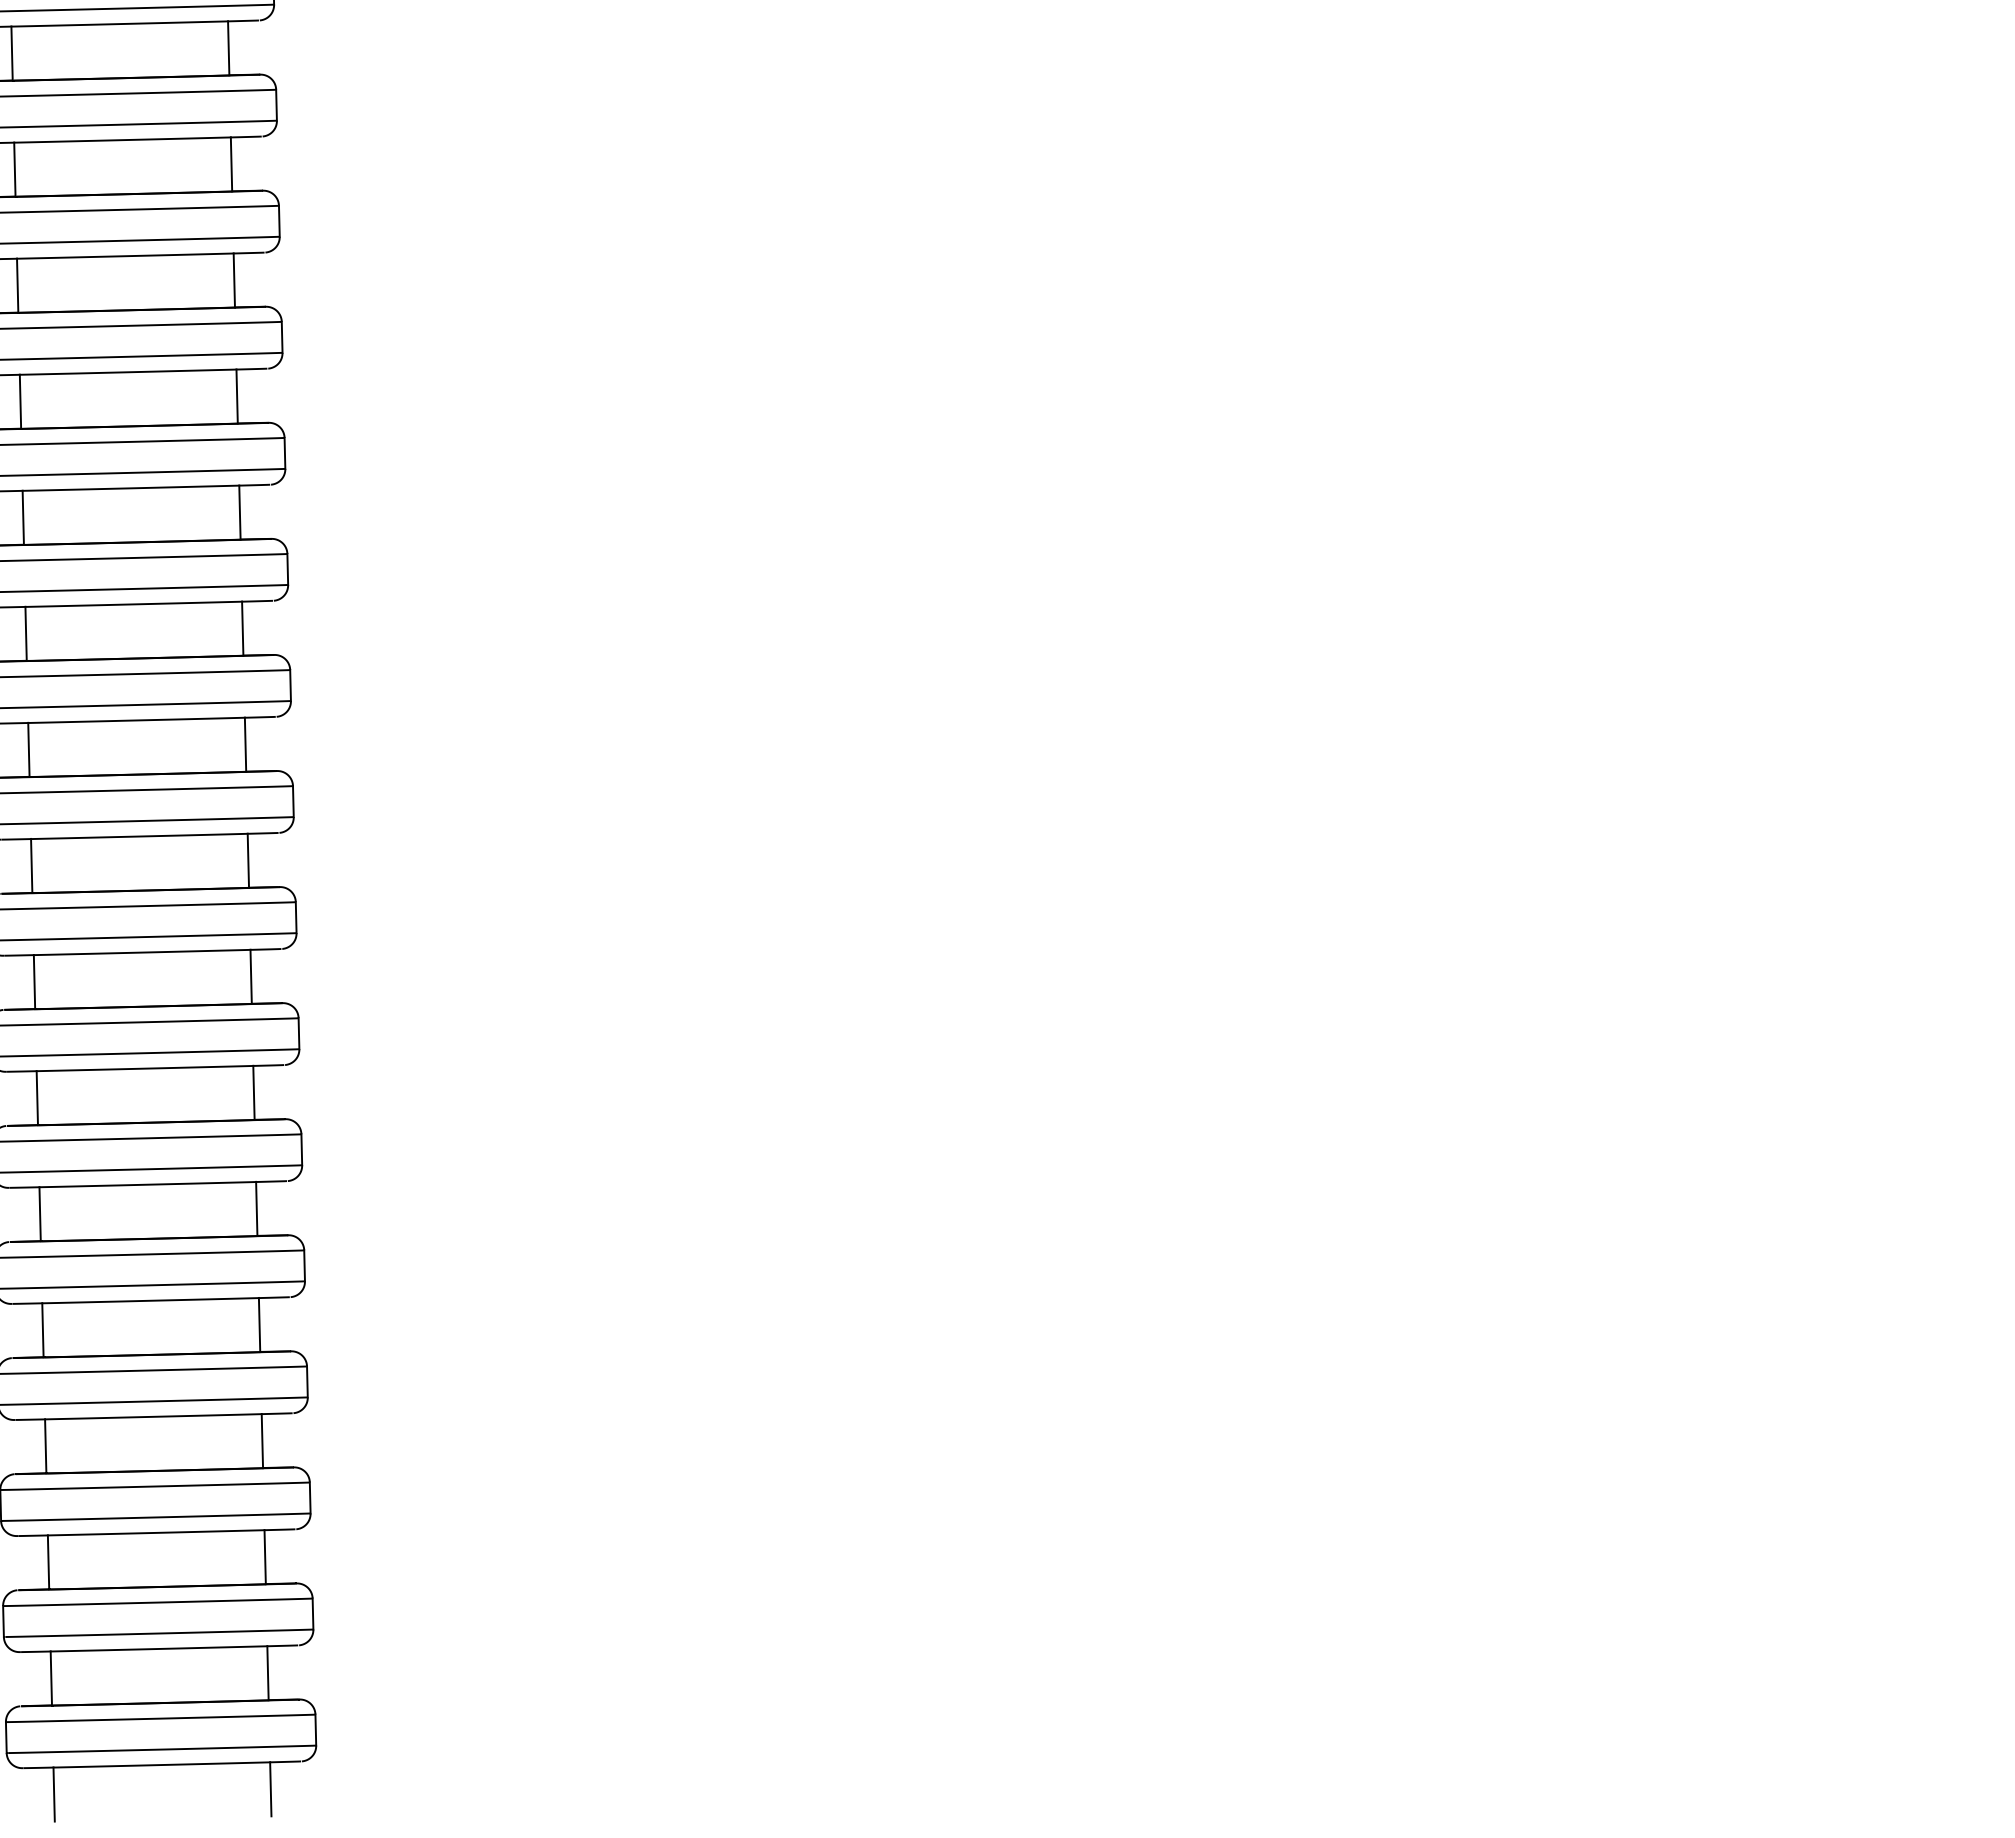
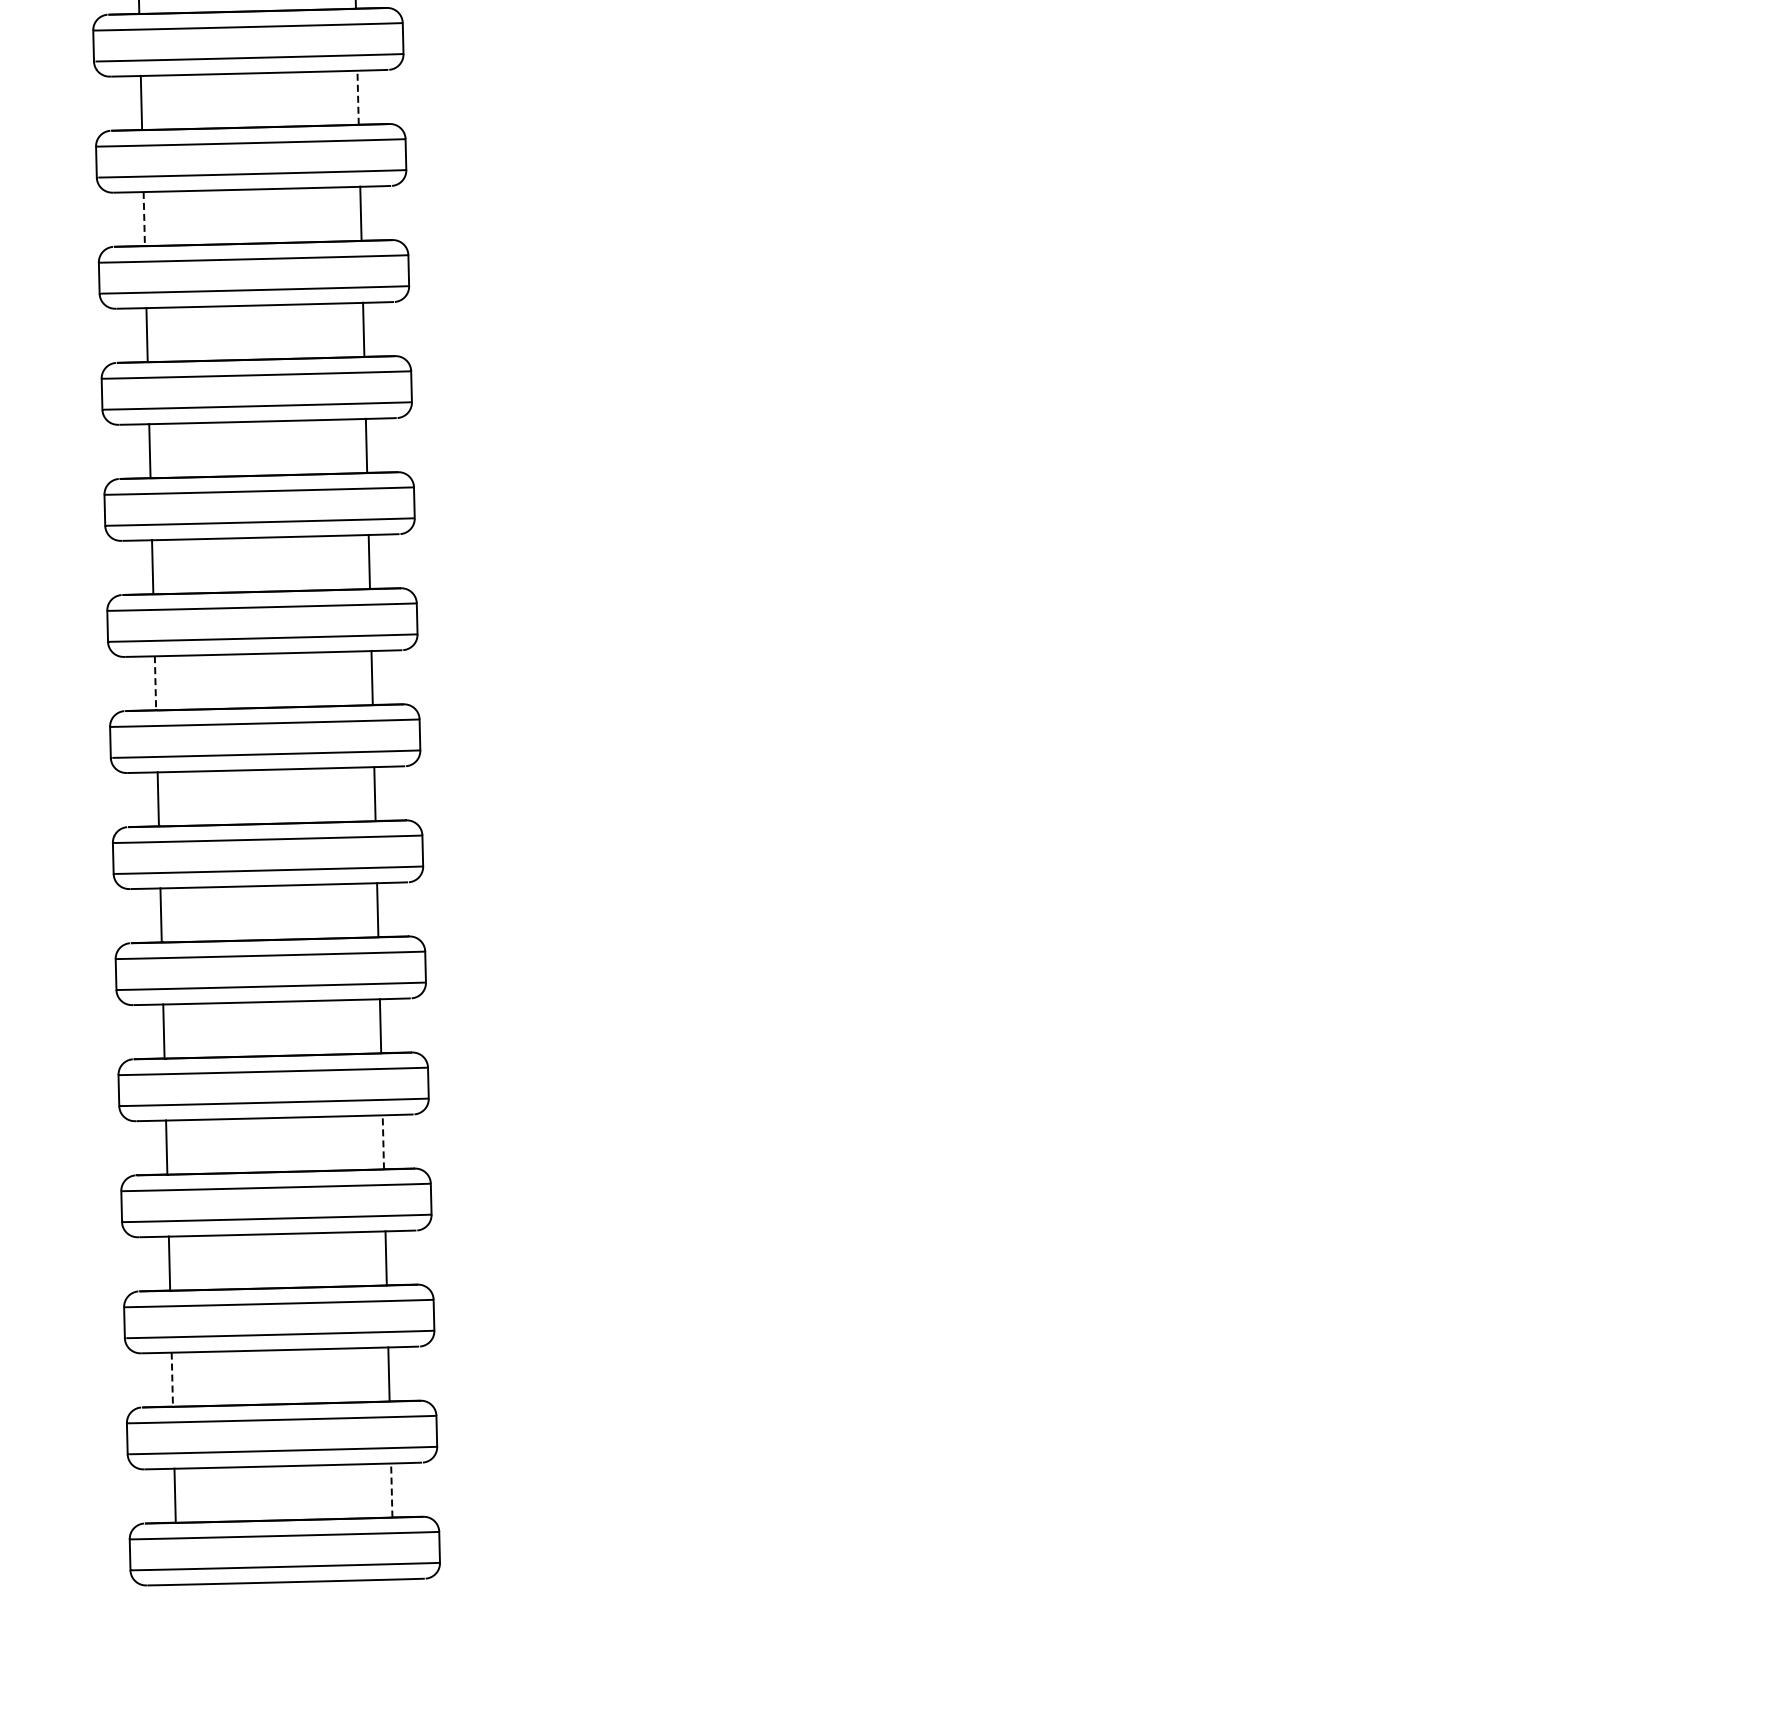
line: (234, 279) -> (358, 96), solid -> dashed
line: (20, 402) -> (144, 219), solid -> dashed
line: (31, 866) -> (155, 683), solid -> dashed
line: (259, 1324) -> (383, 1141), solid -> dashed
line: (48, 1562) -> (172, 1379), solid -> dashed
line: (267, 1672) -> (391, 1489), solid -> dashed
line: (270, 1789) -> (394, 1606), removed
line: (53, 1794) -> (177, 1611), removed

